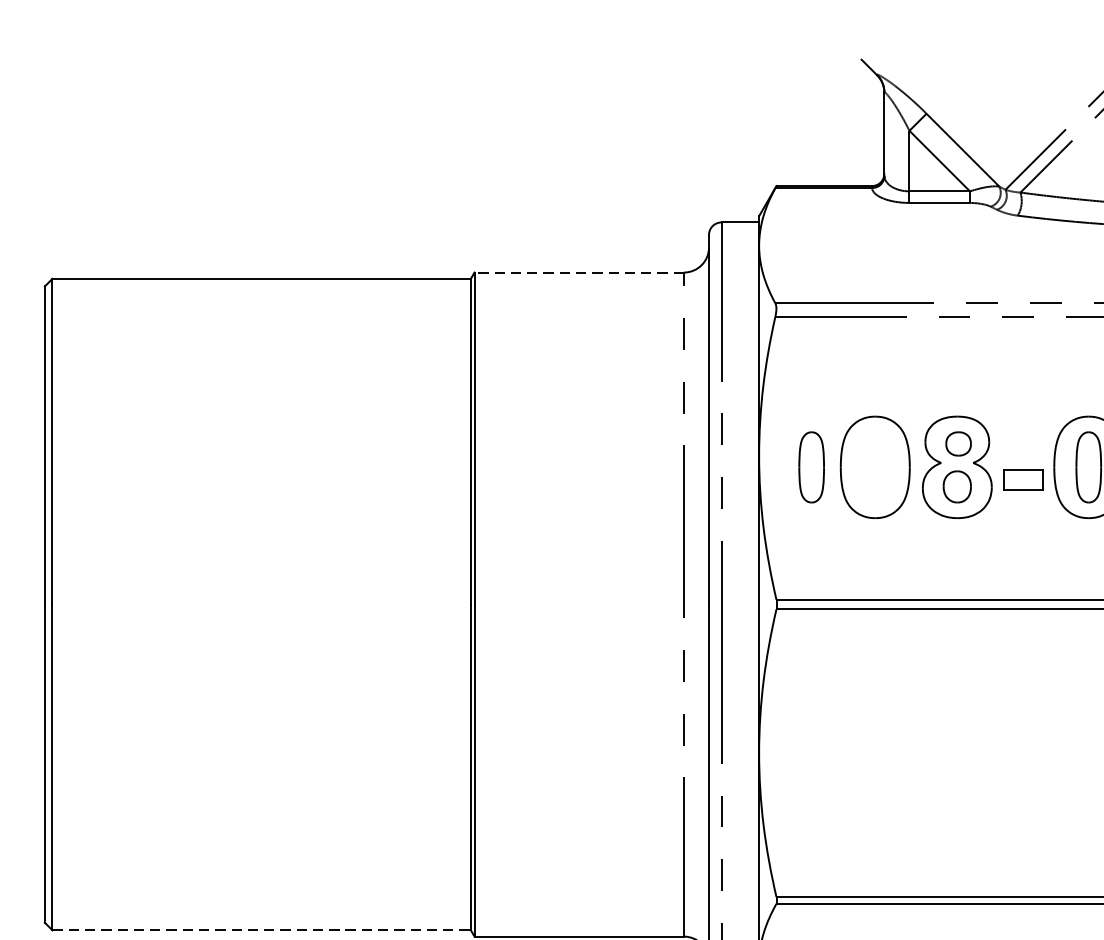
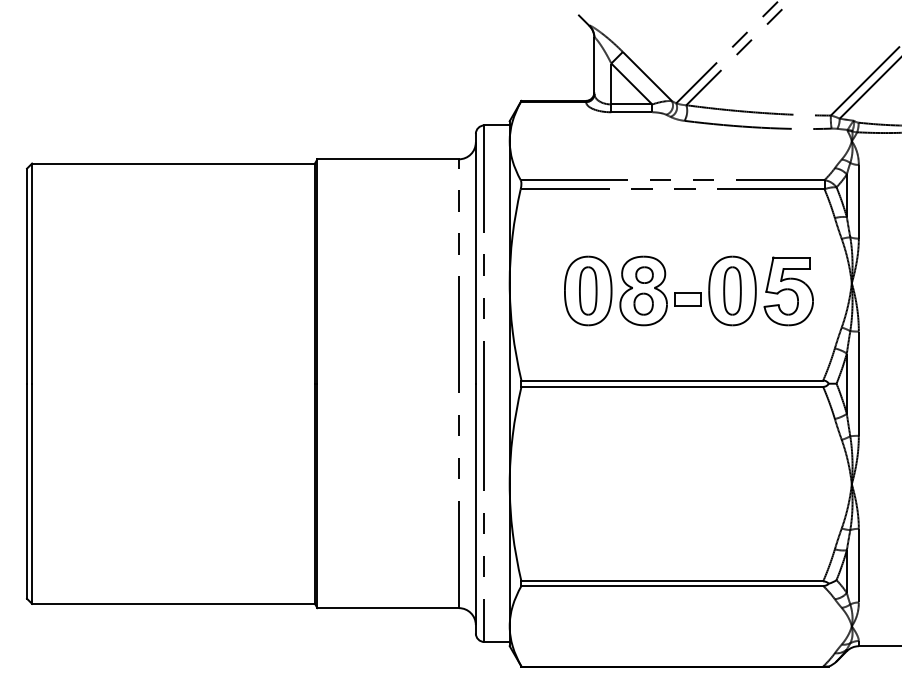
line: (579, 272) -> (388, 159), dashed -> solid
part: (812, 466) -> (588, 290), moved
line: (263, 929) -> (174, 603), dashed -> solid

